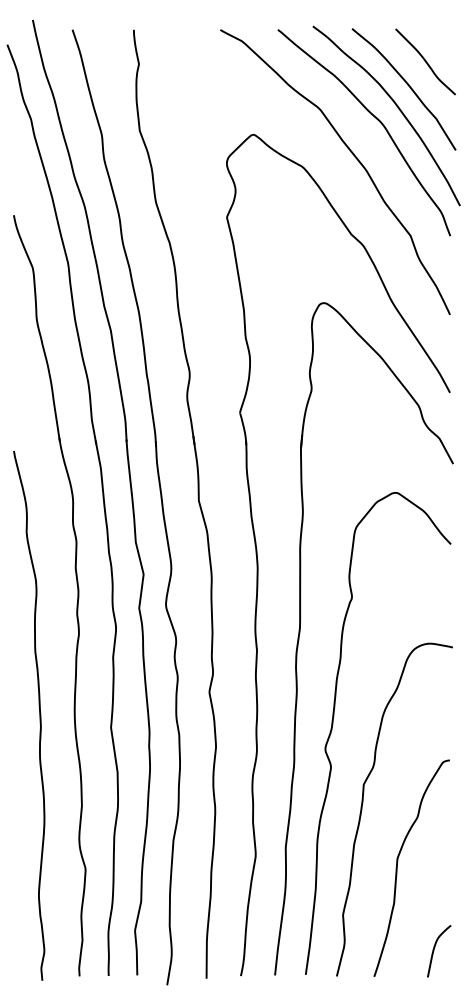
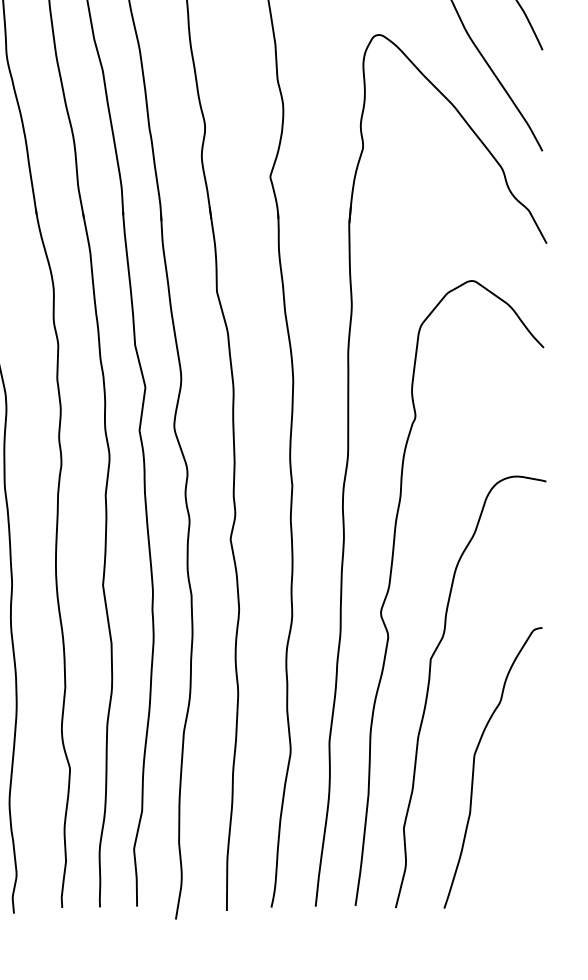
curve: (434, 951) -> (522, 875), removed

